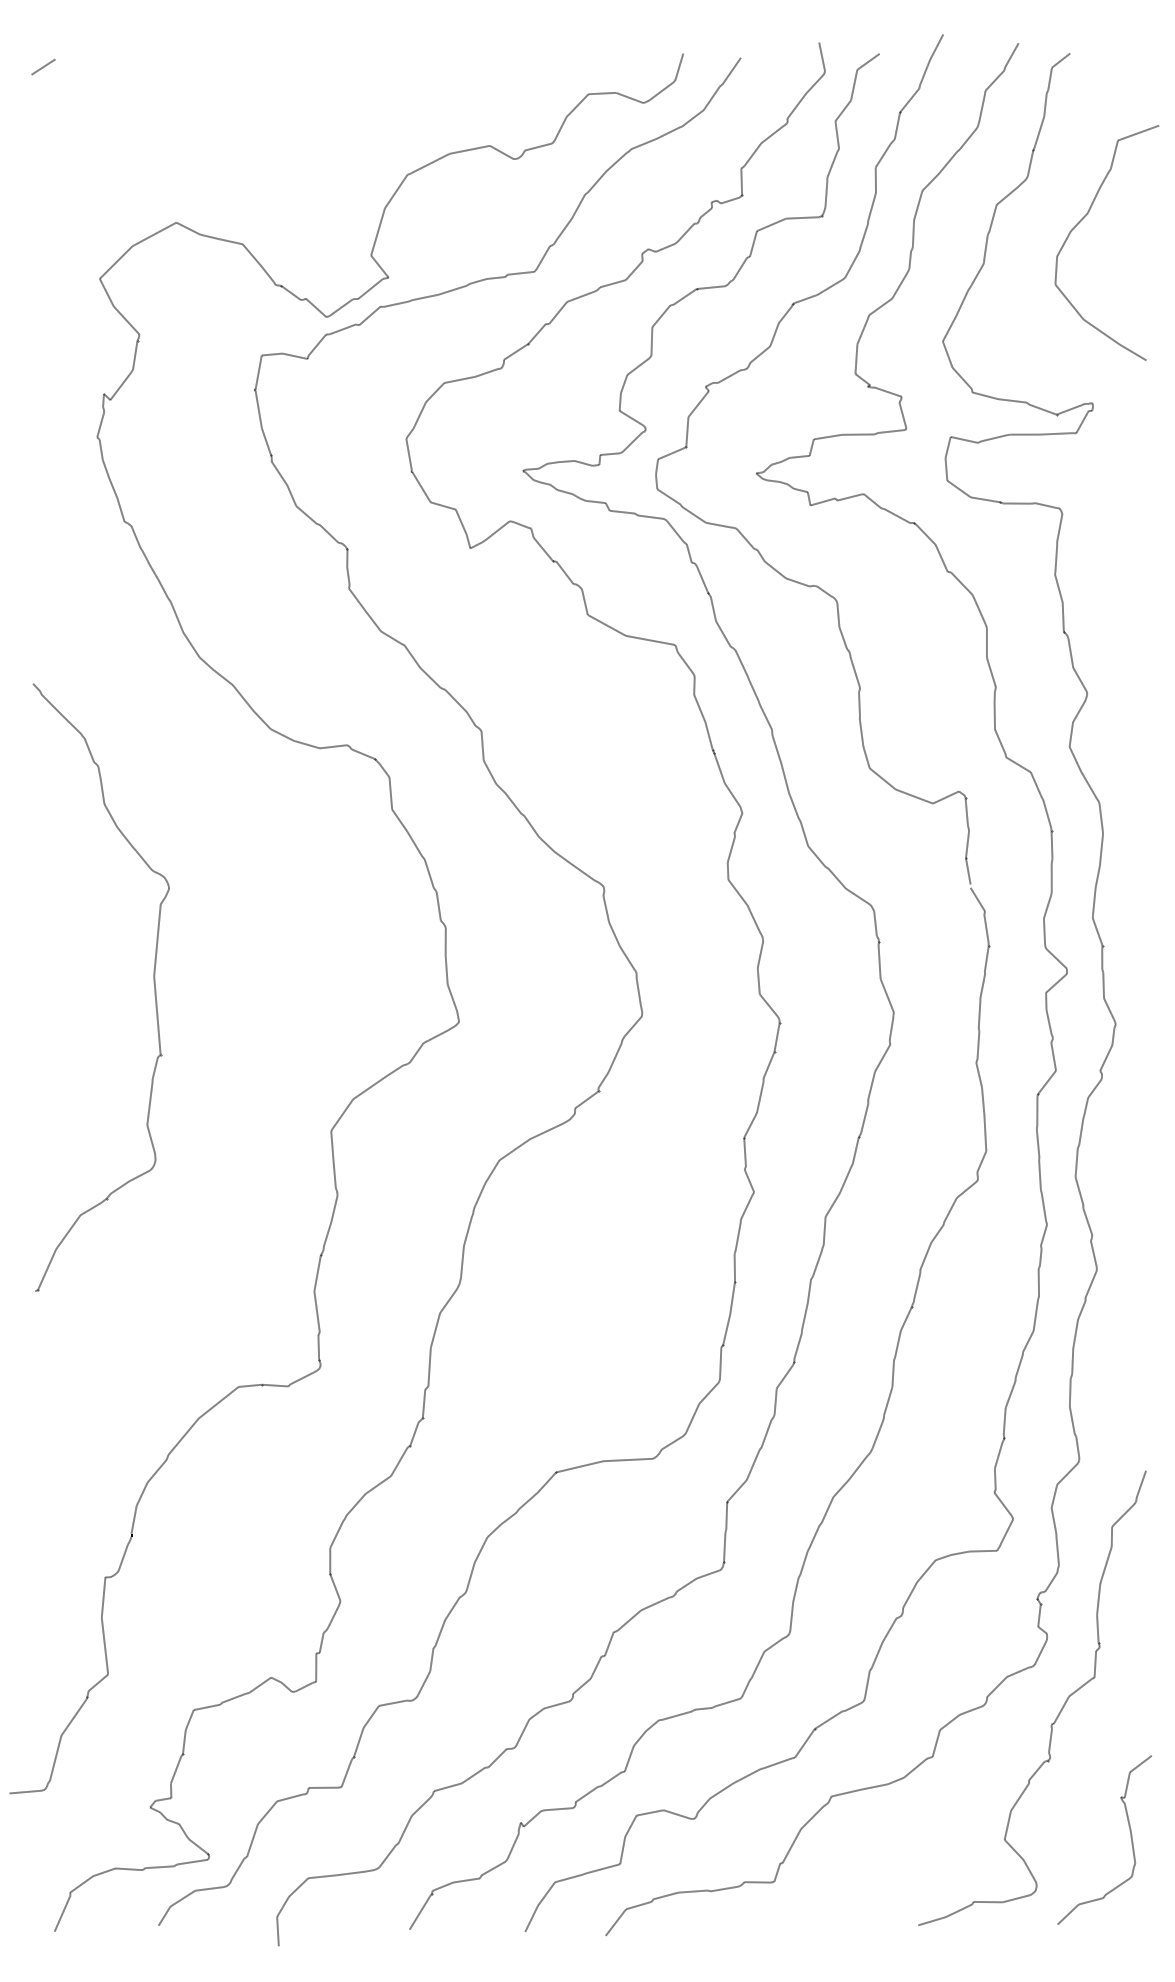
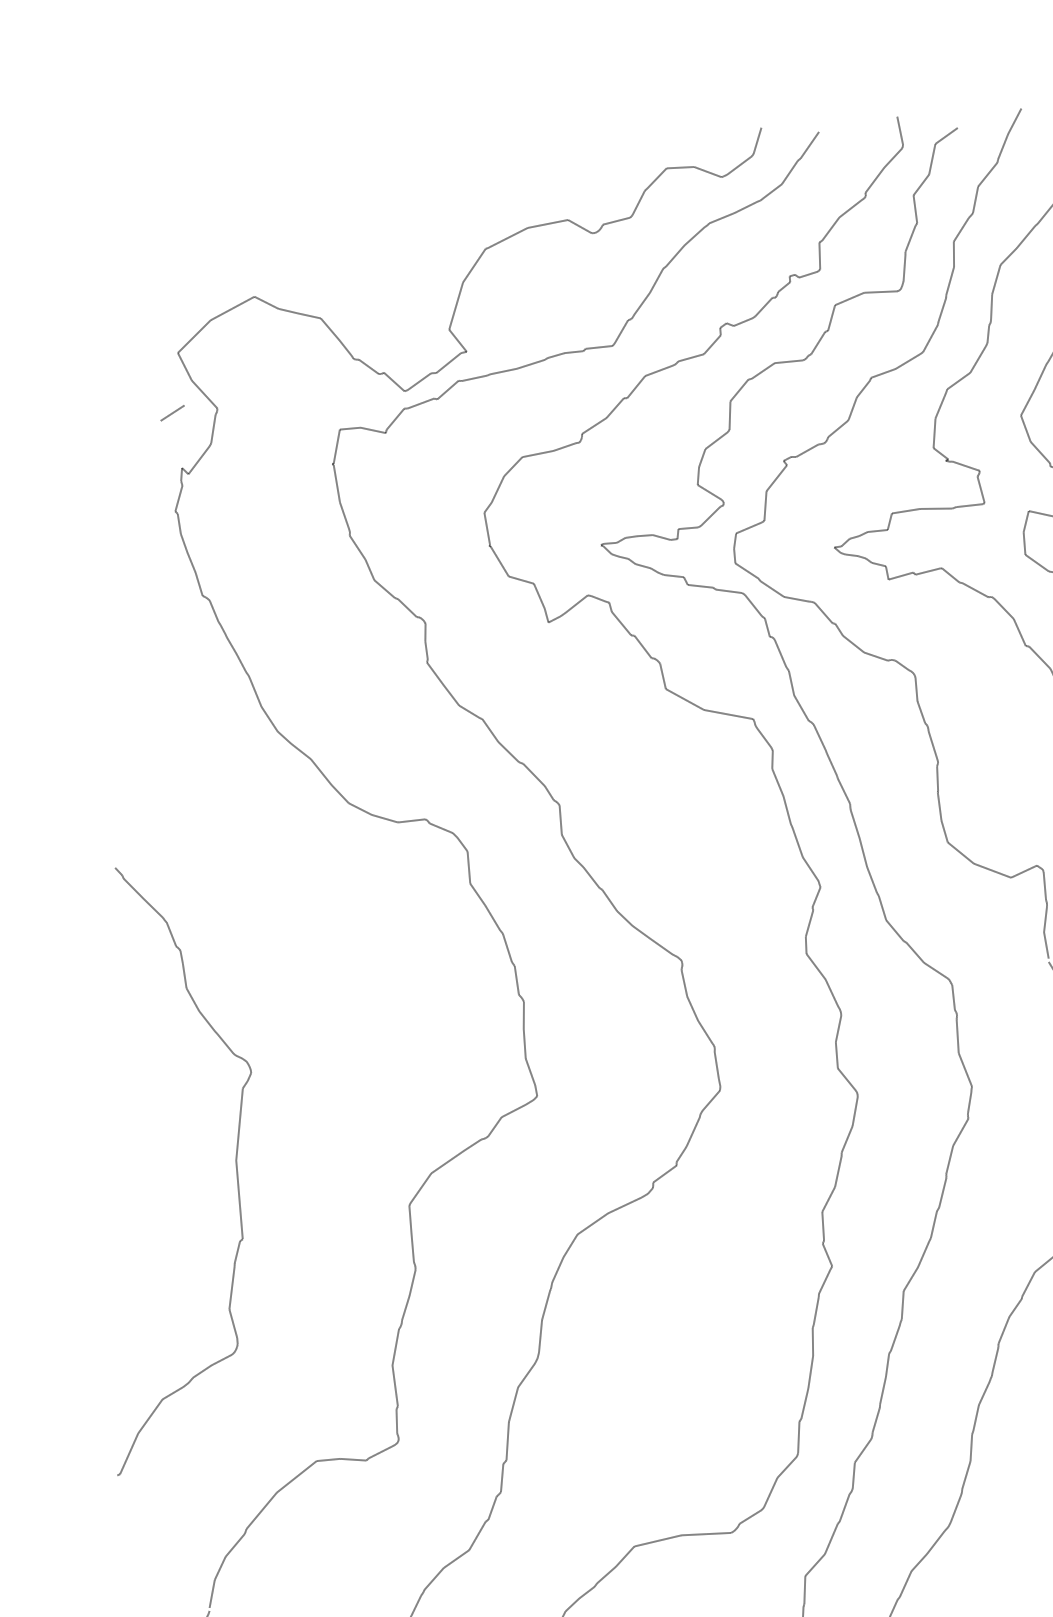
line: (43, 66) -> (172, 412), moved
curve: (153, 983) -> (235, 1167), moved

